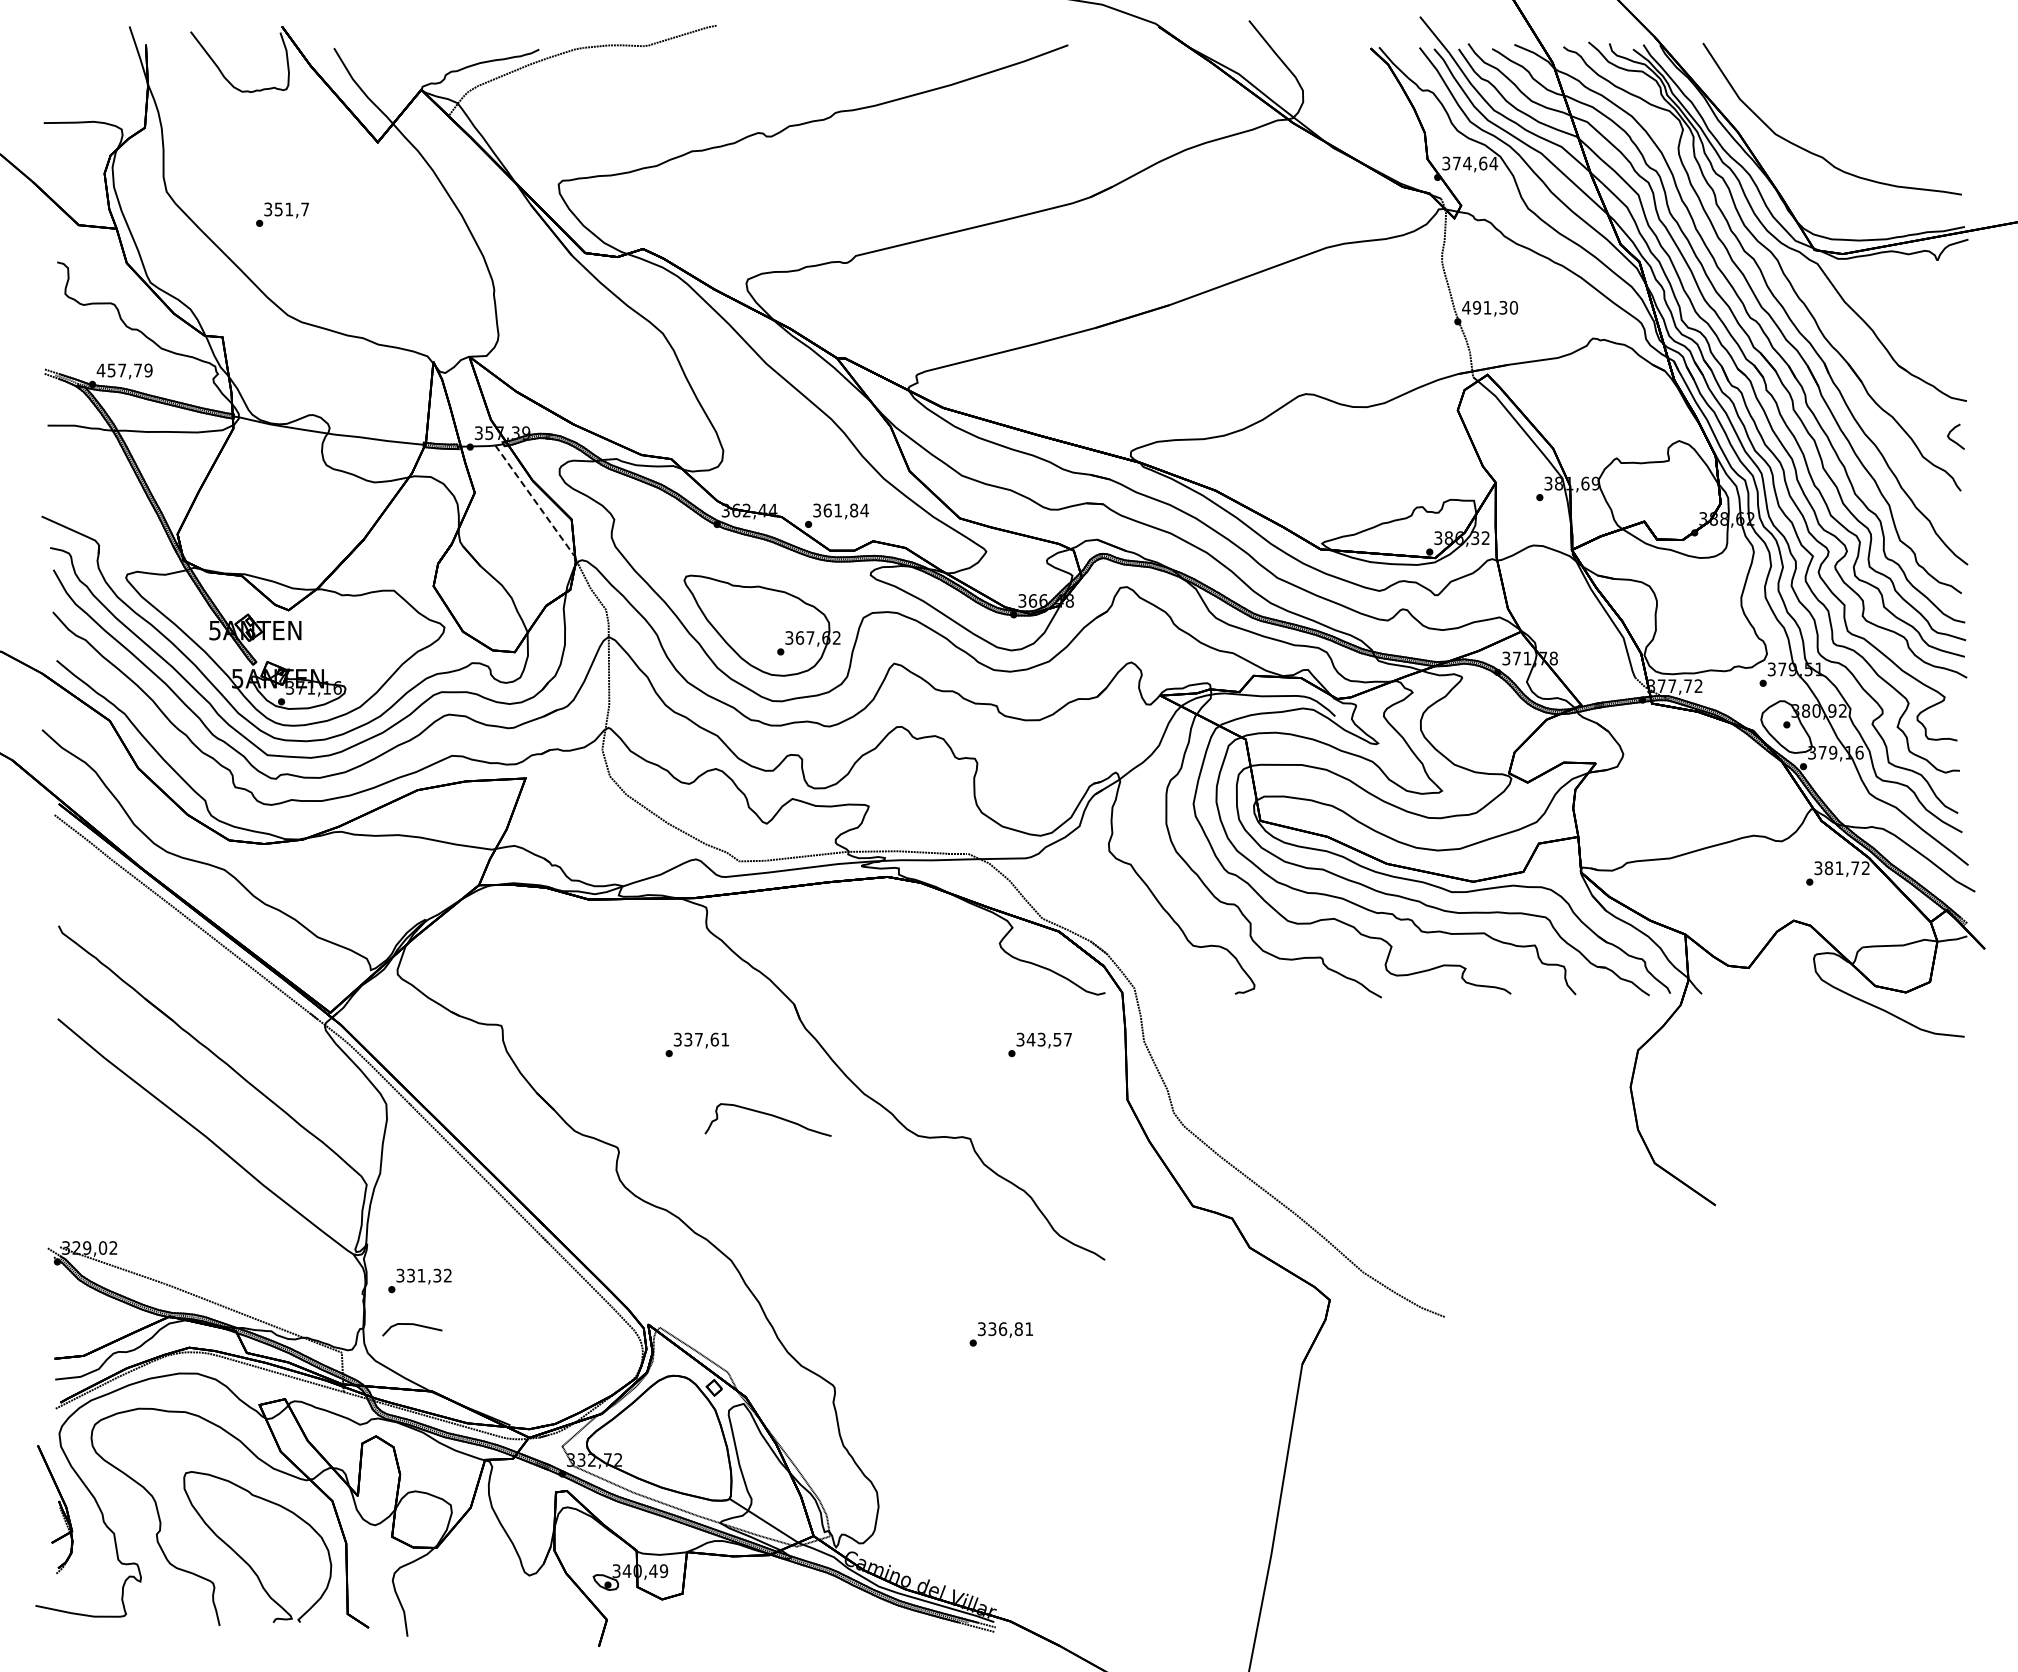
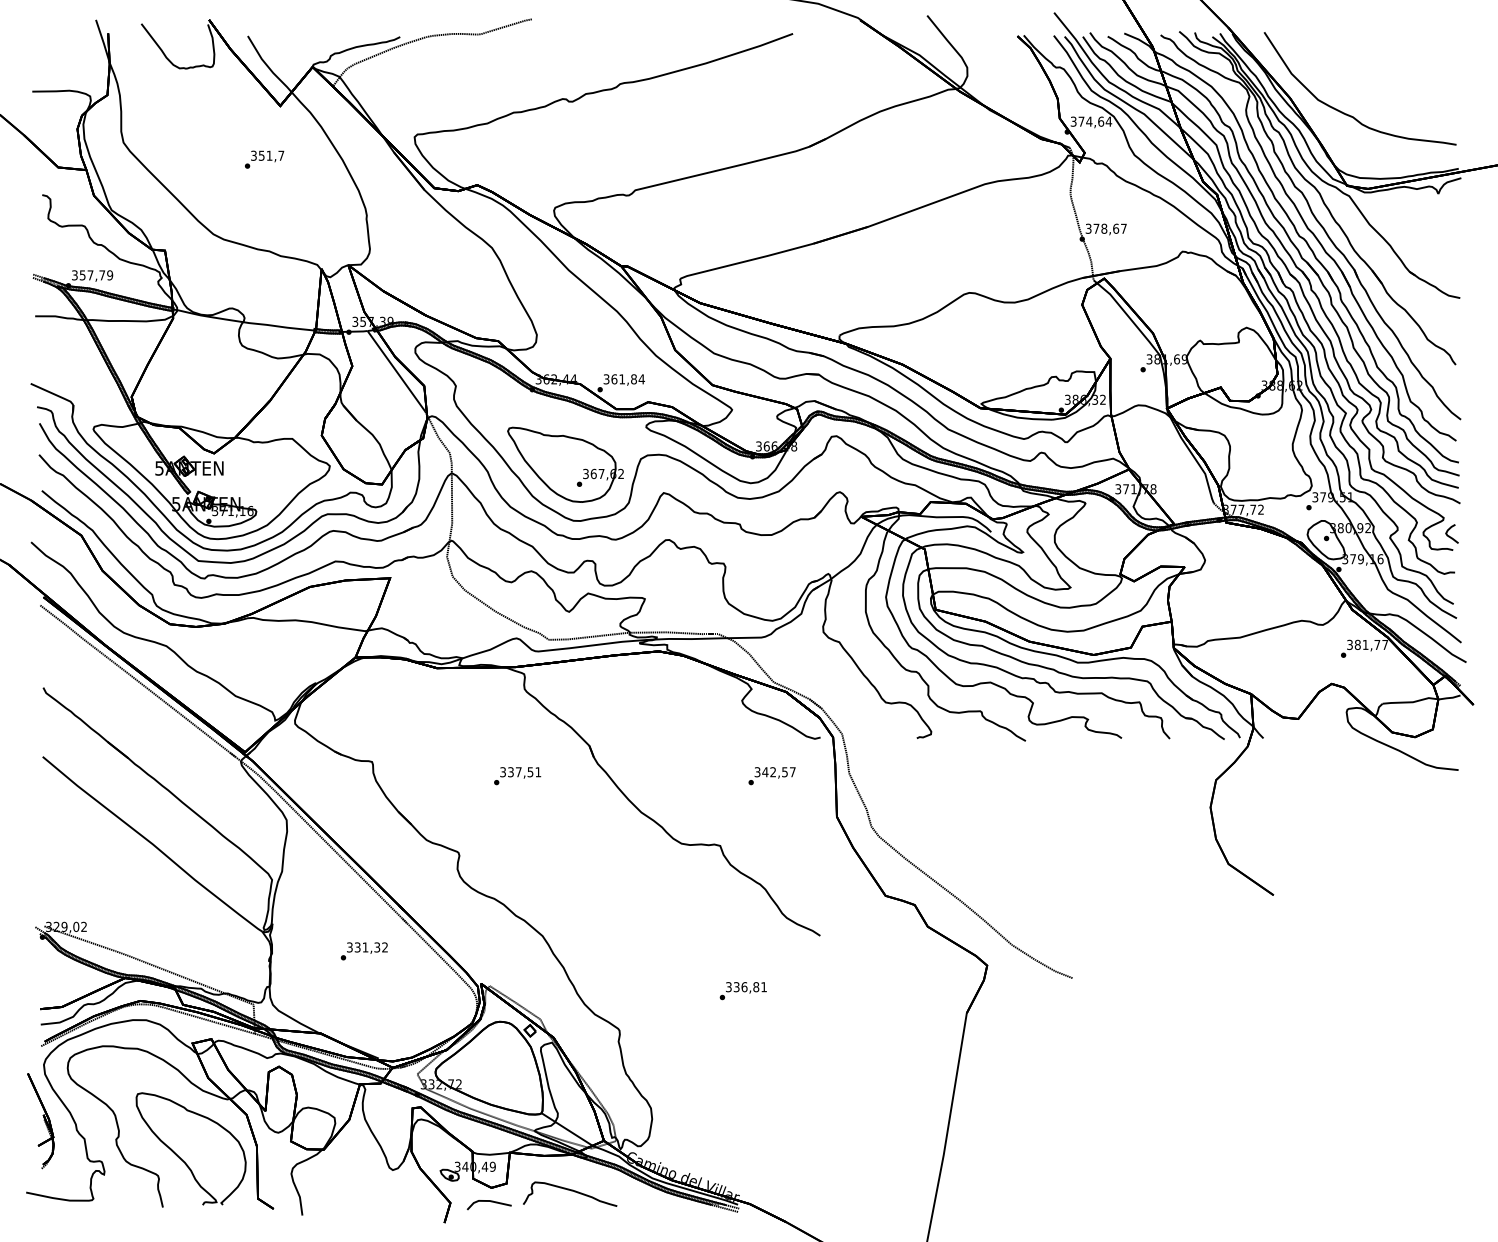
text: (282, 214) -> (264, 159), moved
text: (1490, 307) -> (1106, 228), 491,30 -> 378,67
text: (100, 370) -> (74, 275), 457,79 -> 357,79
curve: (1954, 440) -> (1451, 536), moved
line: (534, 499) -> (396, 371), dashed -> solid
text: (1865, 867) -> (1384, 644), 381,72 -> 381,77
text: (714, 1039) -> (530, 772), 337,61 -> 337,51
text: (1041, 1039) -> (773, 772), 343,57 -> 342,57
curve: (768, 1115) -> (570, 1190), moved
text: (419, 1280) -> (364, 951), moved
line: (412, 1325) -> (489, 1202), moved

